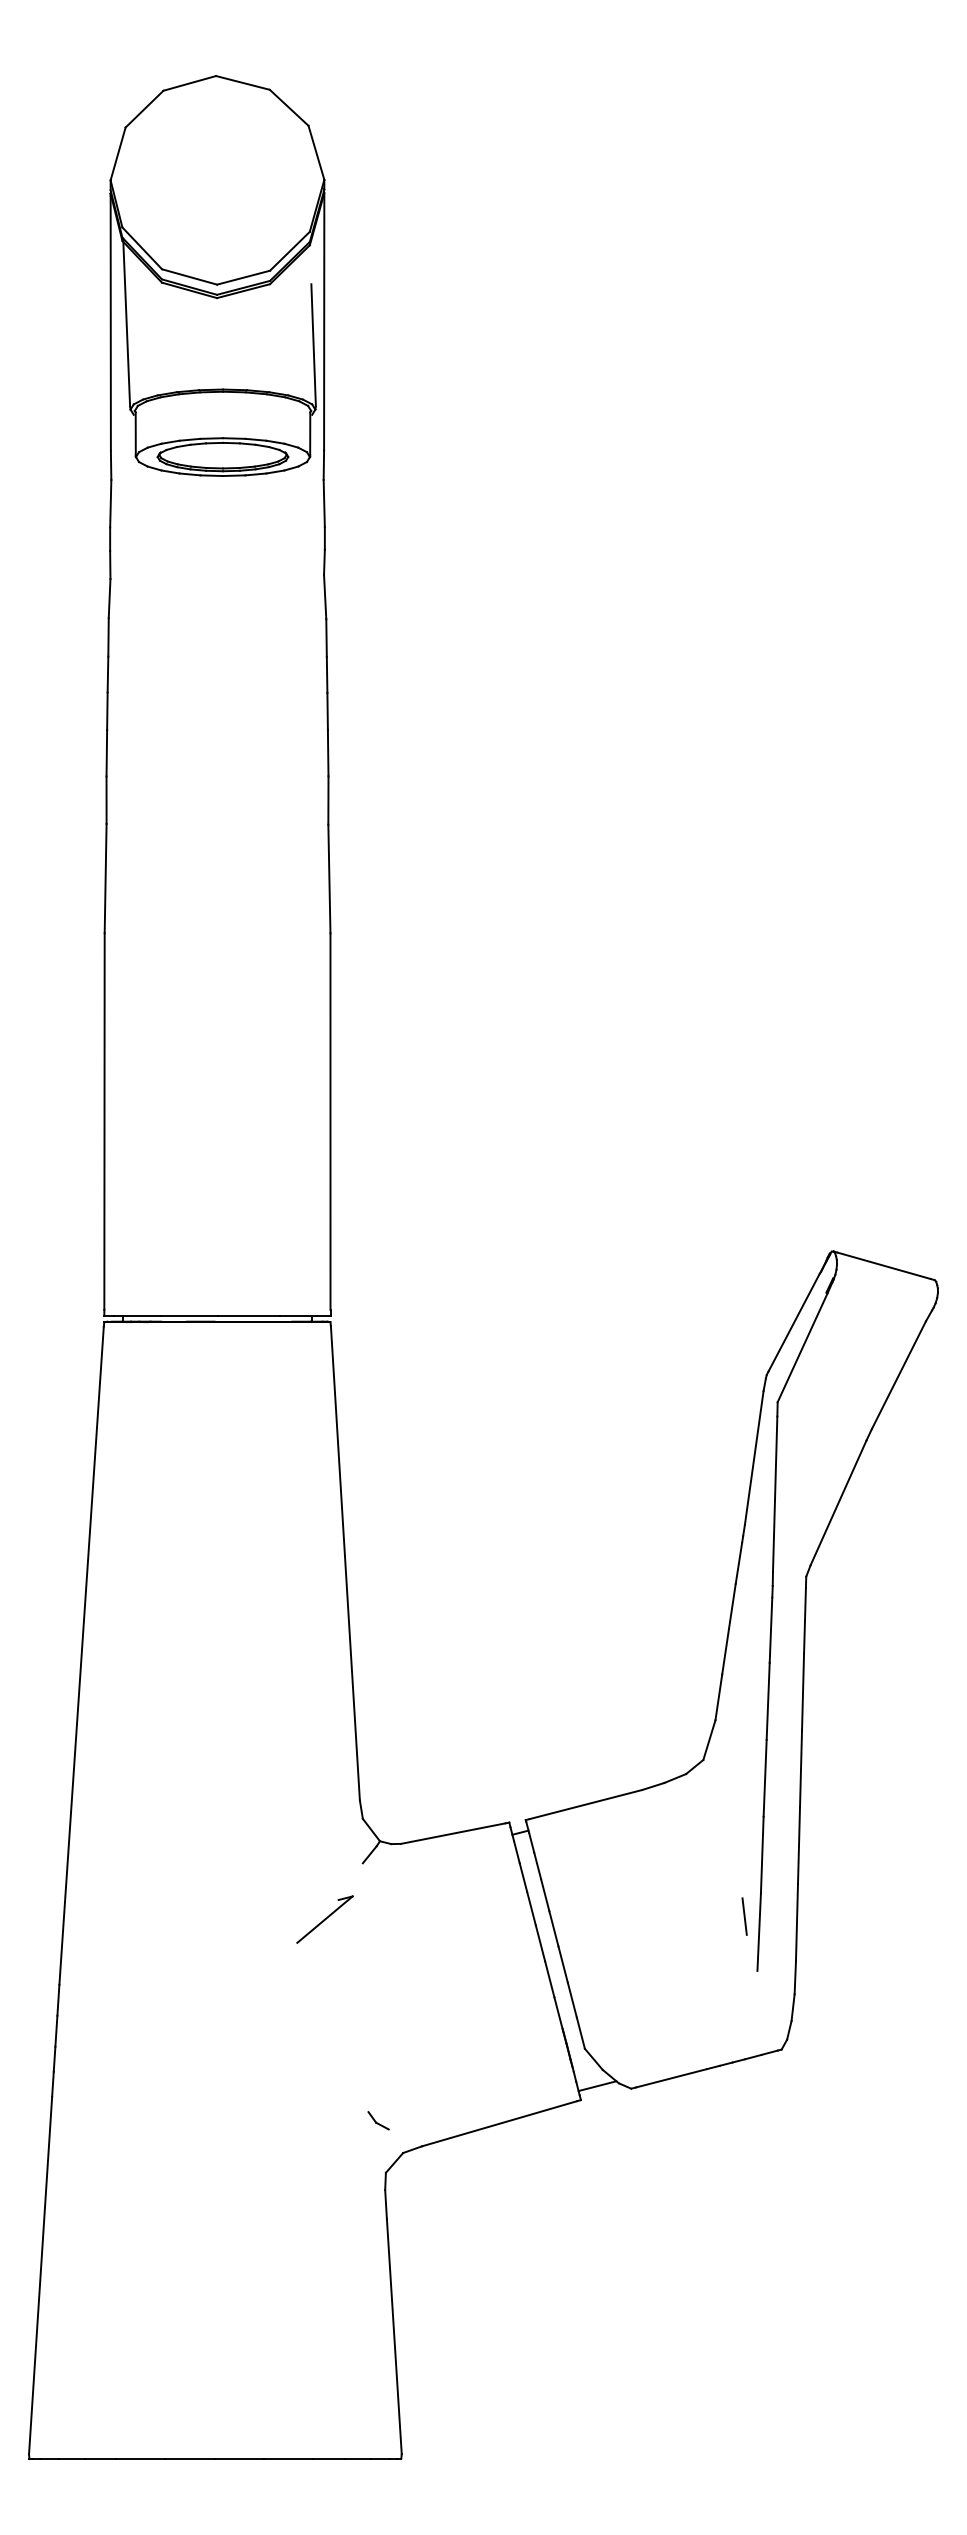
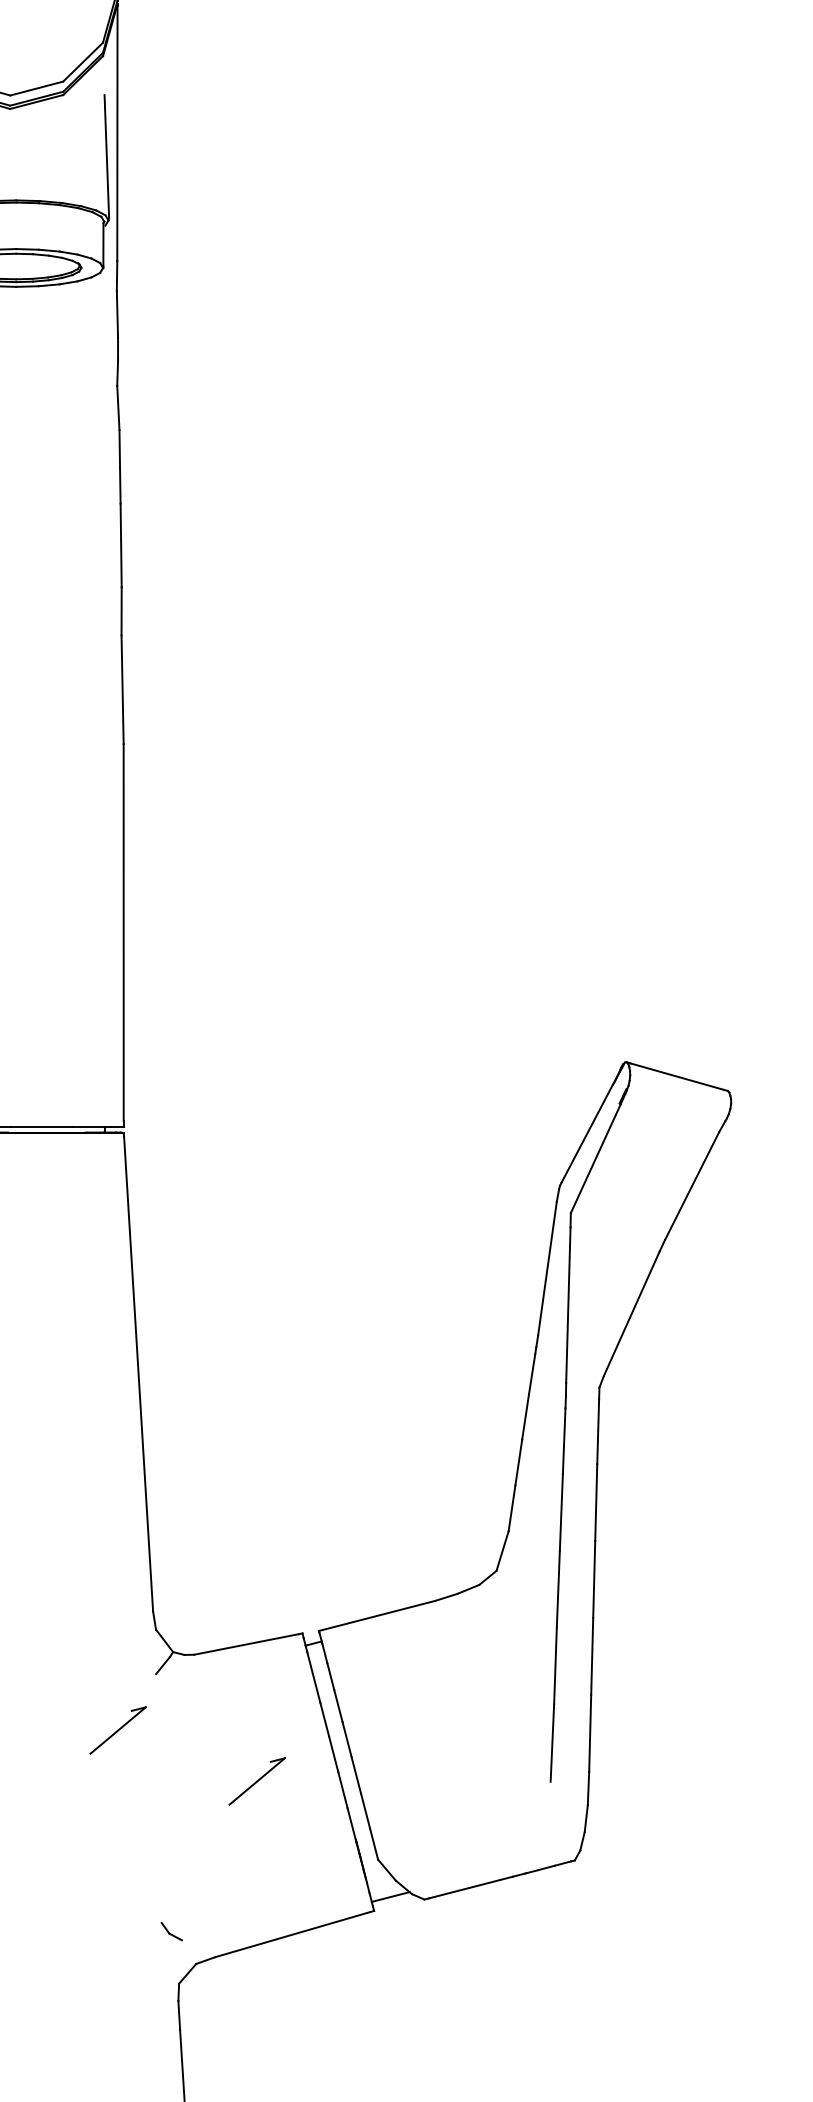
line: (744, 1916) -> (537, 1727), removed
part: (463, 1970) -> (256, 1781), added

